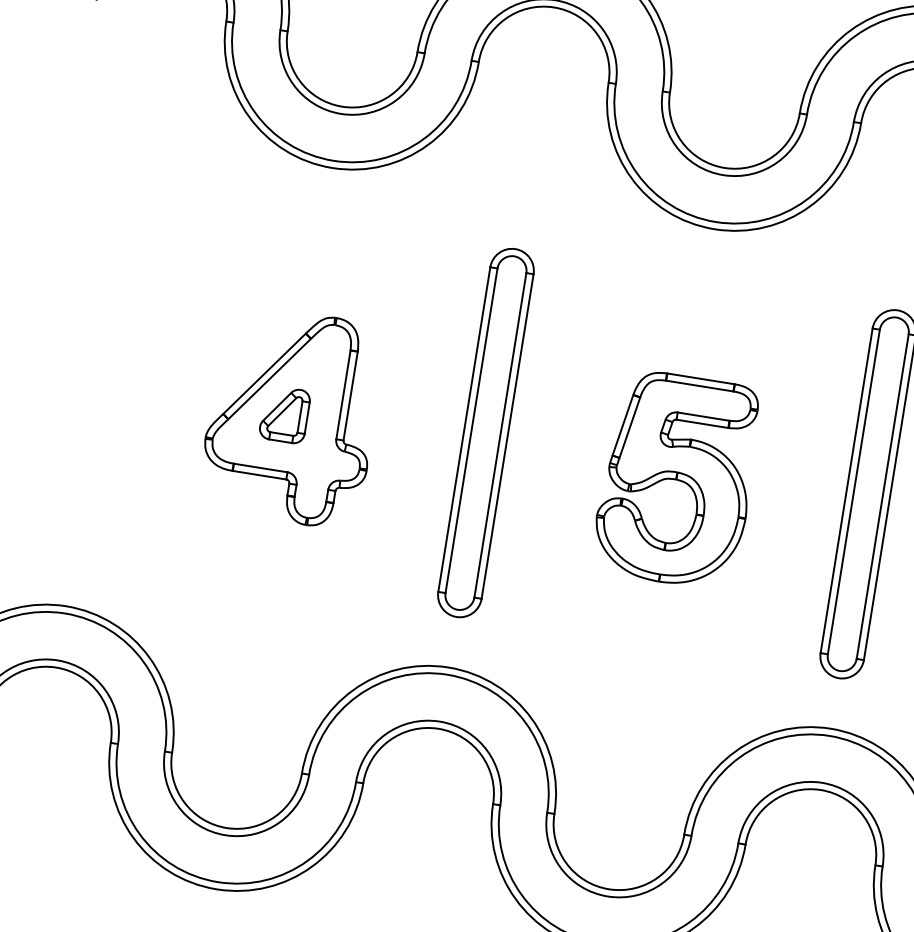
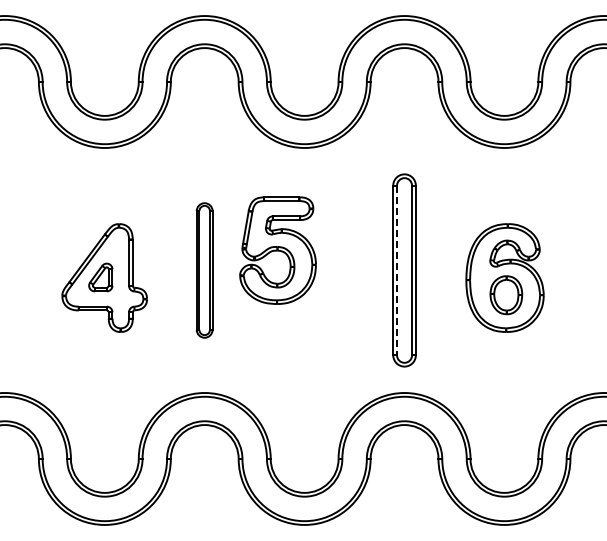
part: (485, 432) -> (204, 270), size x0.7
part: (676, 479) -> (277, 250), moved
line: (854, 492) -> (397, 270), solid -> dashed

